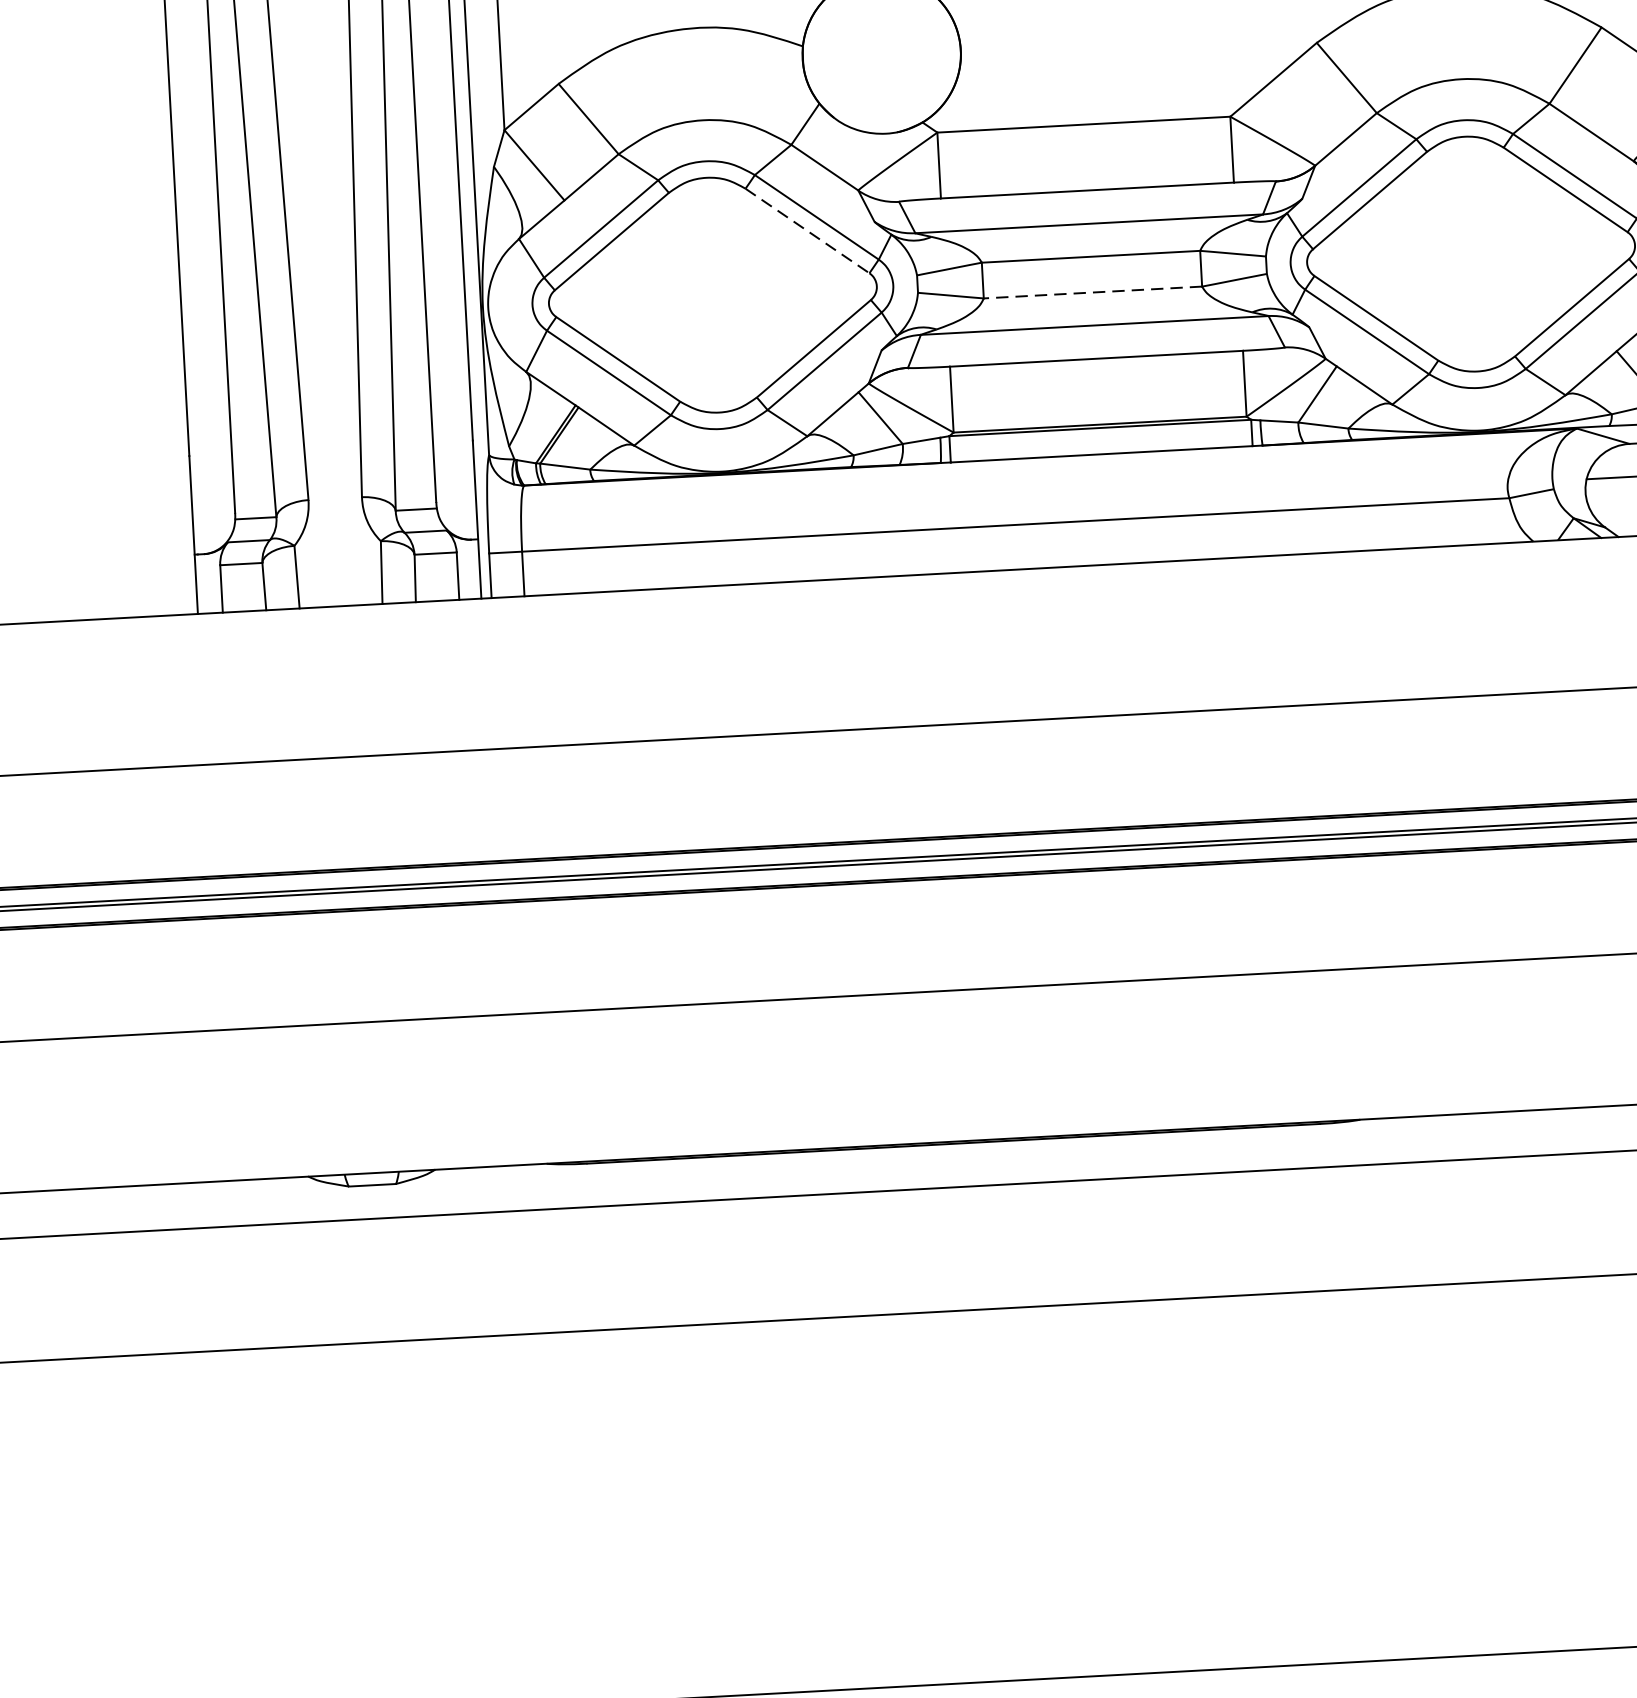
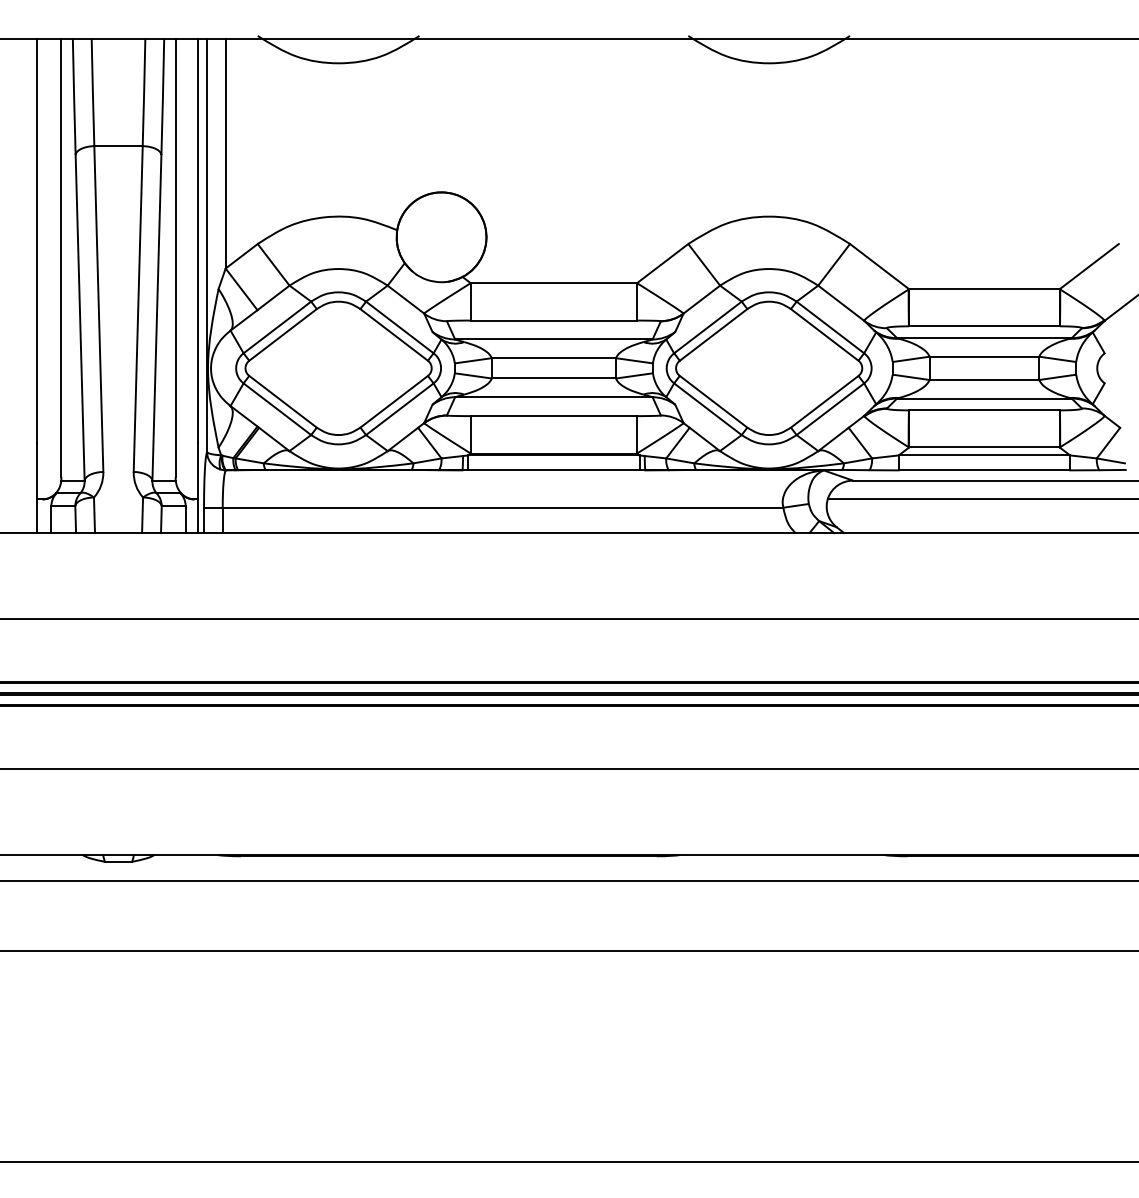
line: (808, 230) -> (394, 334), dashed -> solid
line: (1092, 292) -> (553, 378), dashed -> solid

